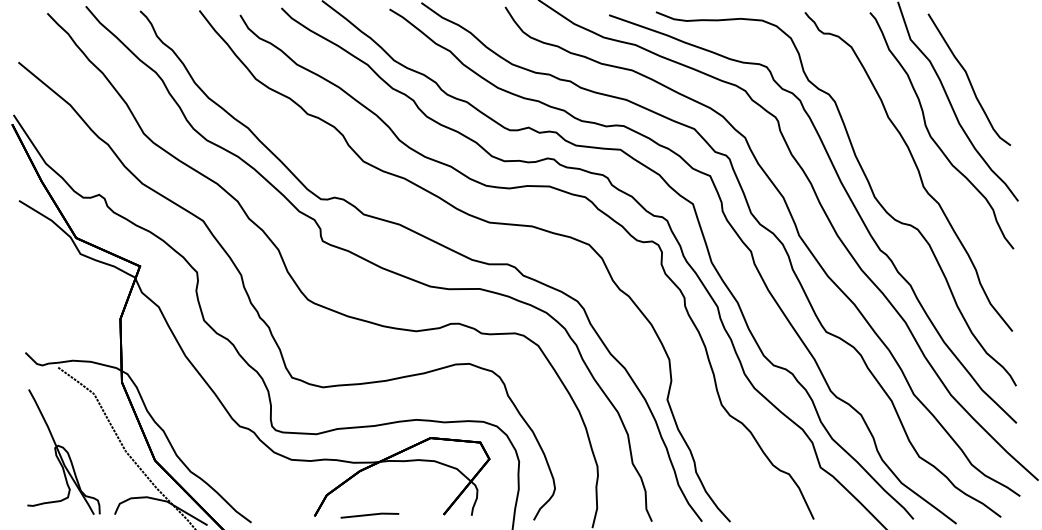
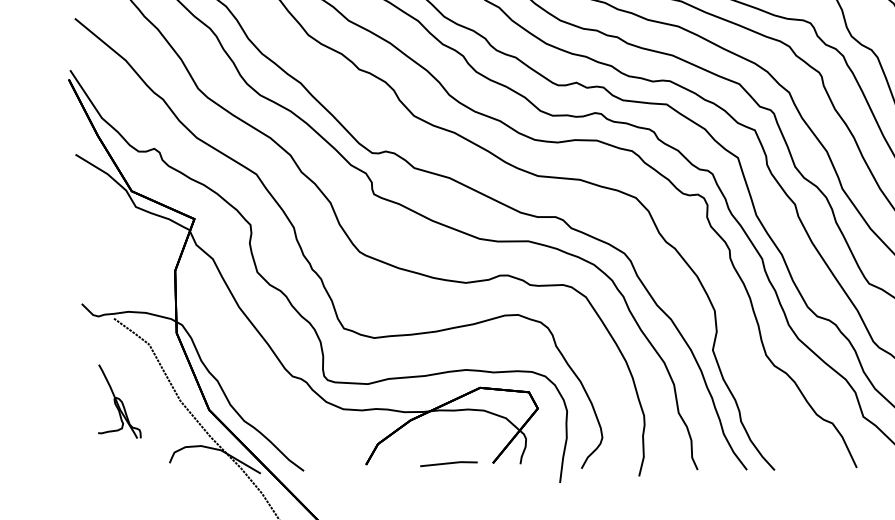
part: (63, 451) -> (119, 401), size x0.6
line: (369, 515) -> (448, 463), moved

